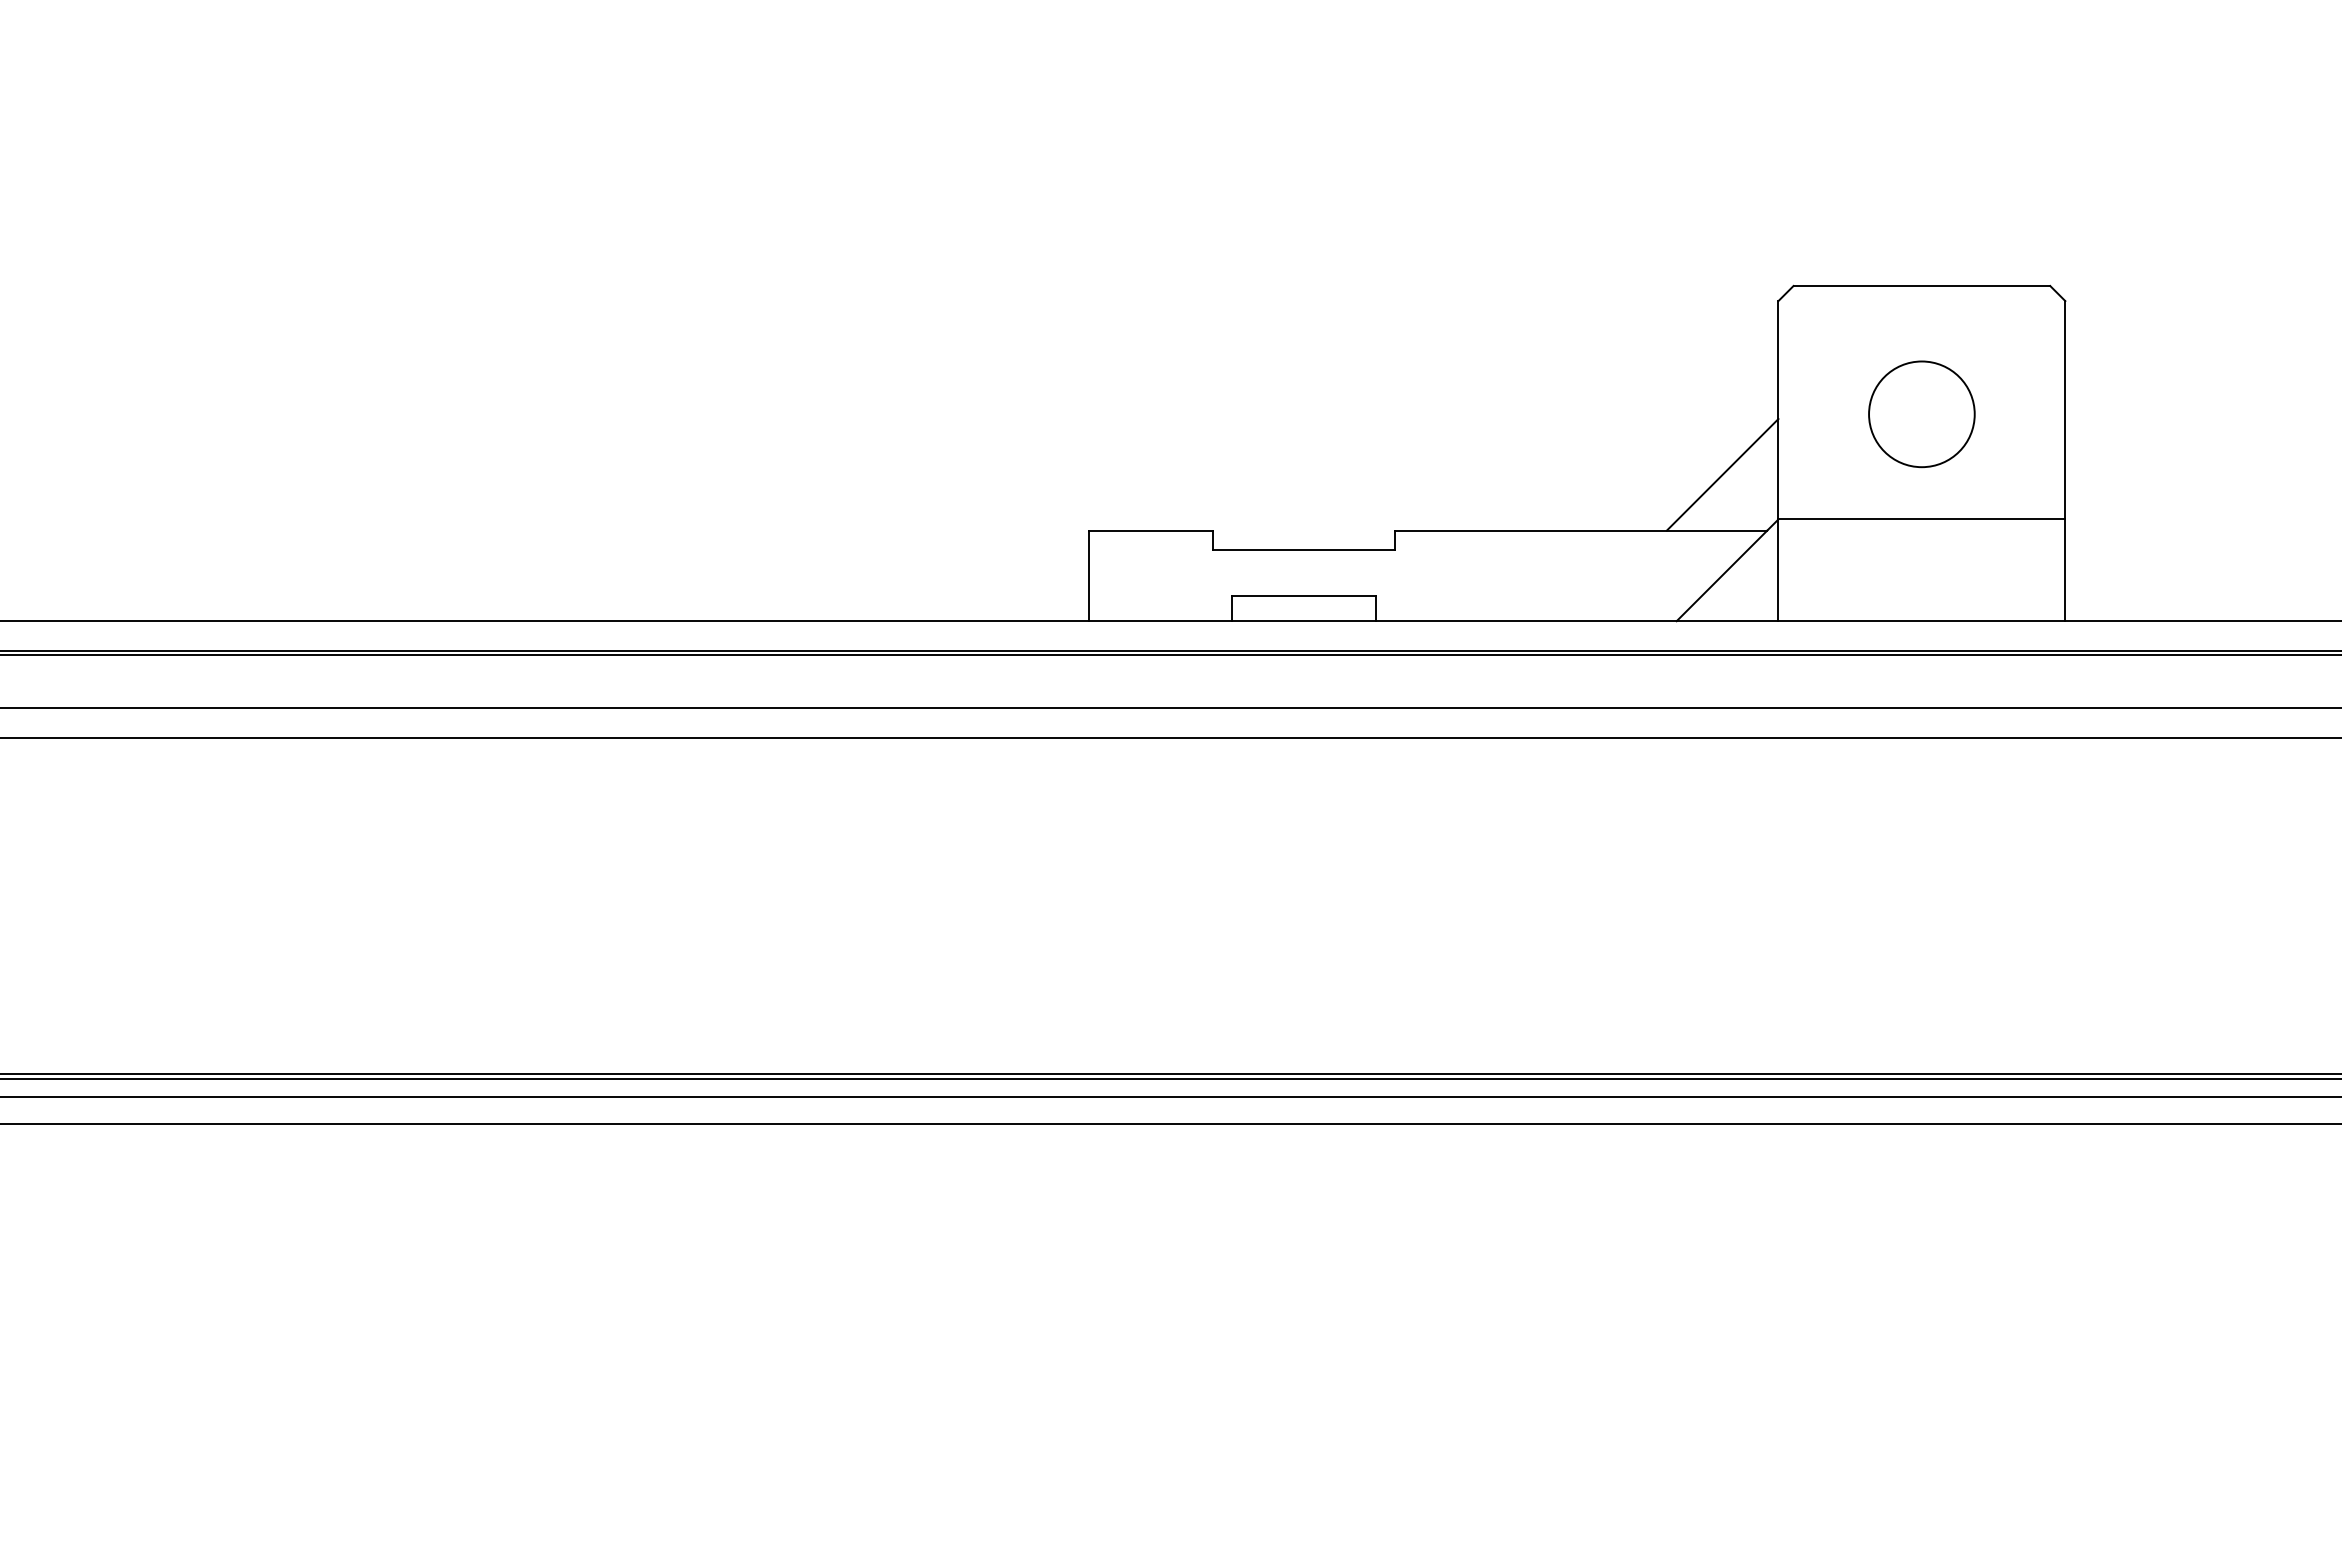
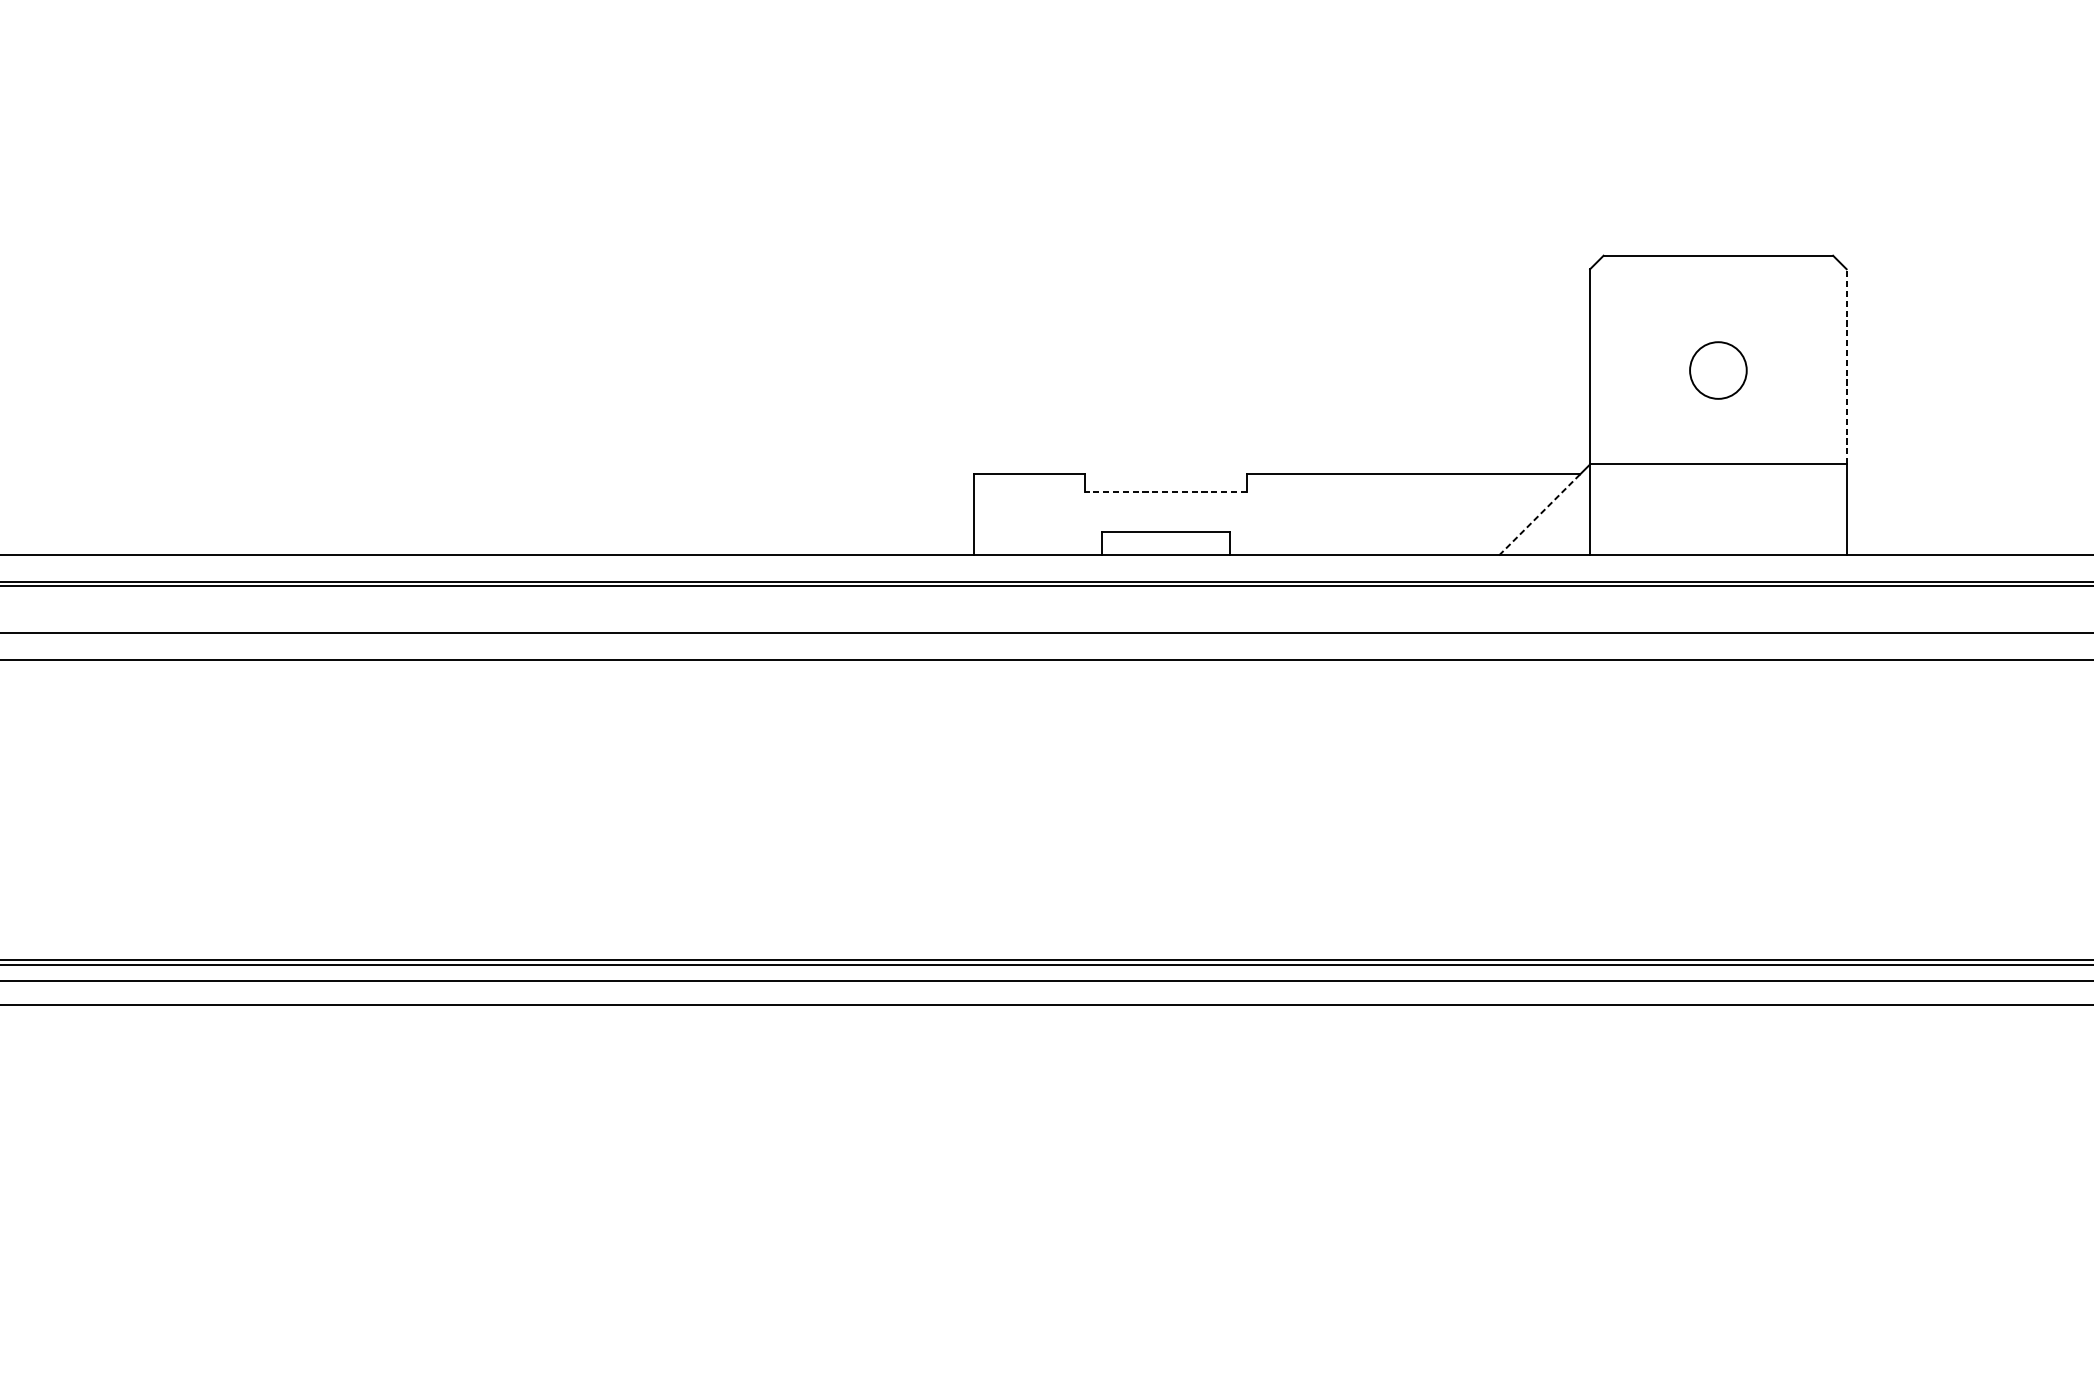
line: (2065, 409) -> (1846, 366), solid -> dashed
circle: (1921, 414) -> (1718, 370), size x0.6
line: (1722, 474) -> (1540, 424), removed
line: (1304, 550) -> (1166, 492), solid -> dashed
line: (1722, 575) -> (1540, 514), solid -> dashed

